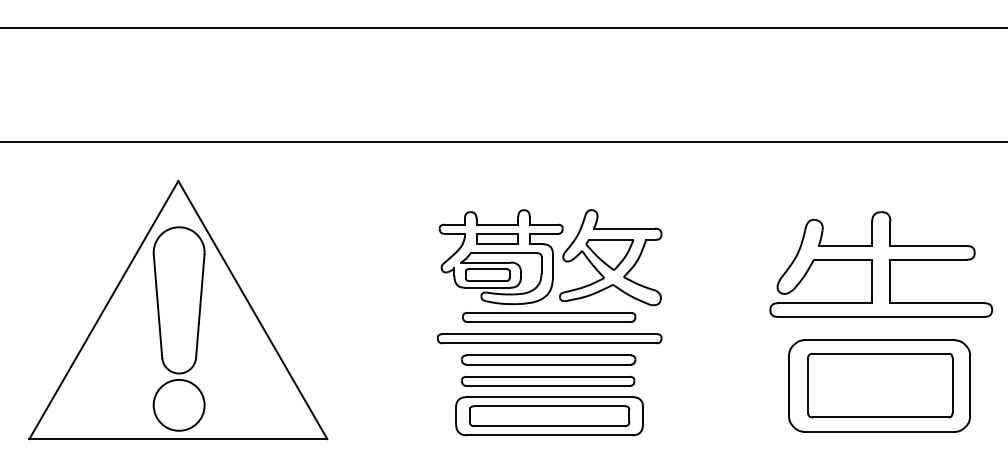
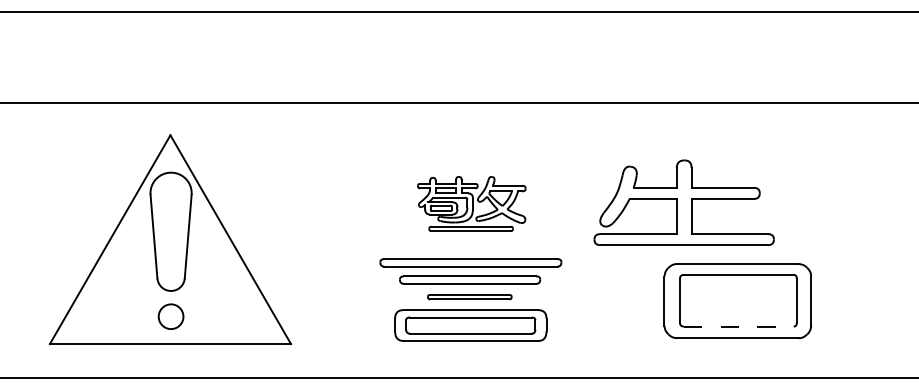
part: (880, 264) -> (683, 202), moved
part: (550, 265) -> (471, 203), size x0.6
part: (547, 380) -> (469, 296), size x0.6
circle: (178, 405) -> (170, 316), size x0.6
line: (880, 417) -> (738, 326), solid -> dashed

